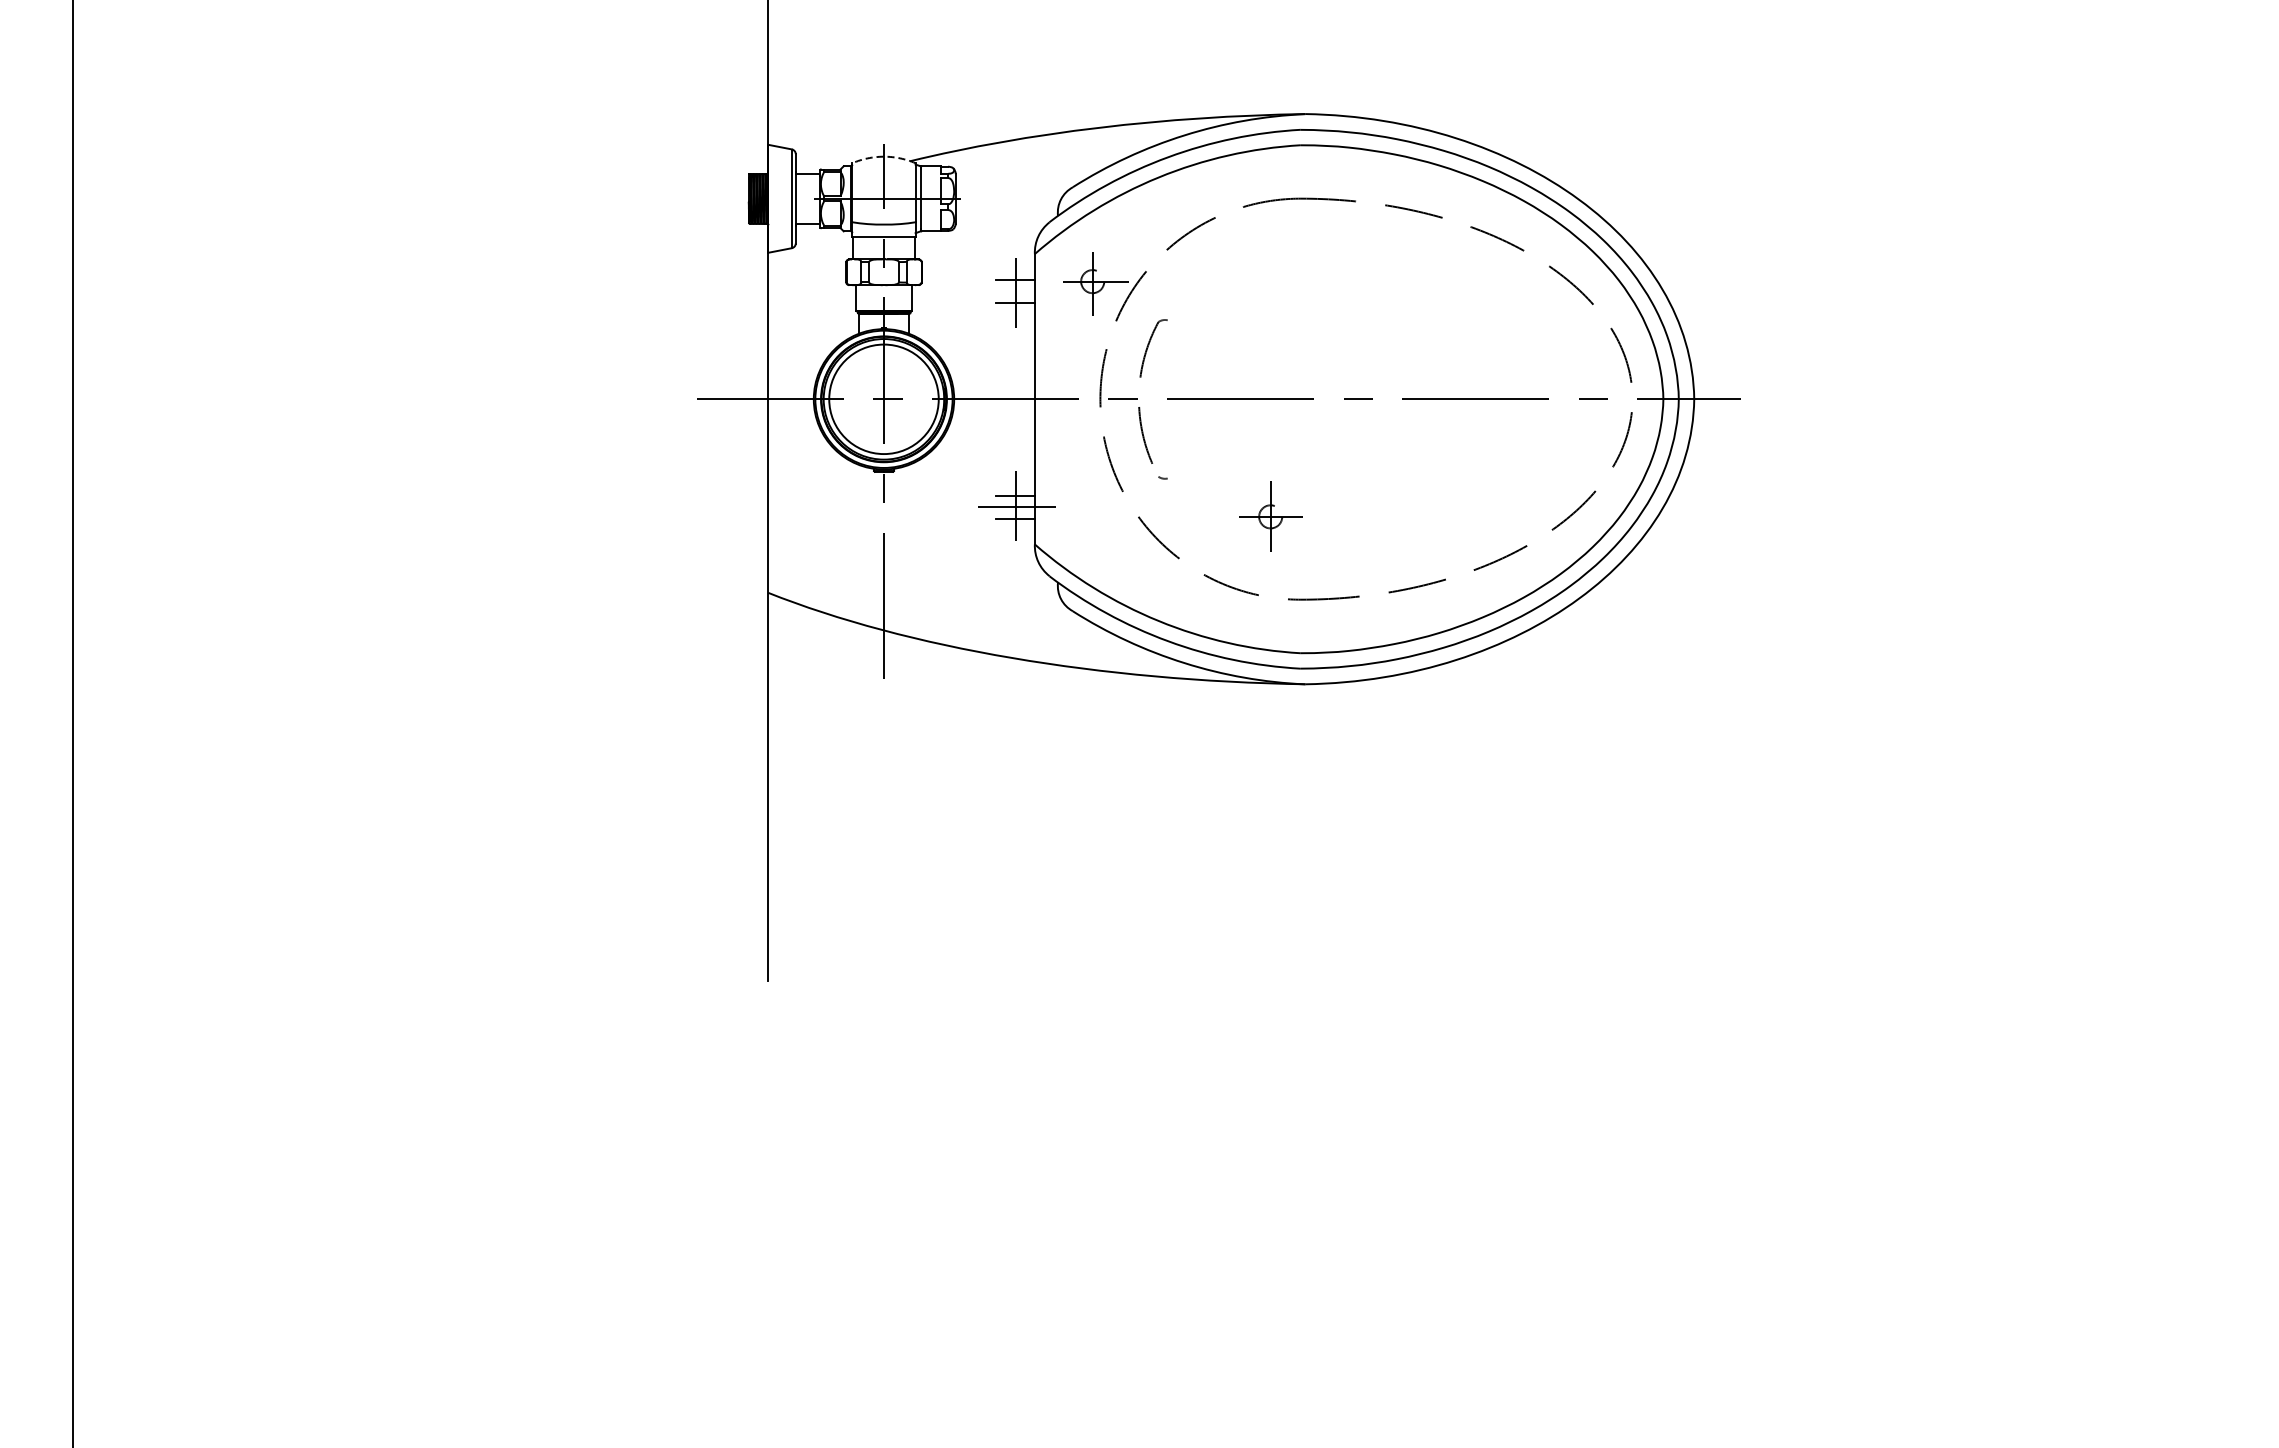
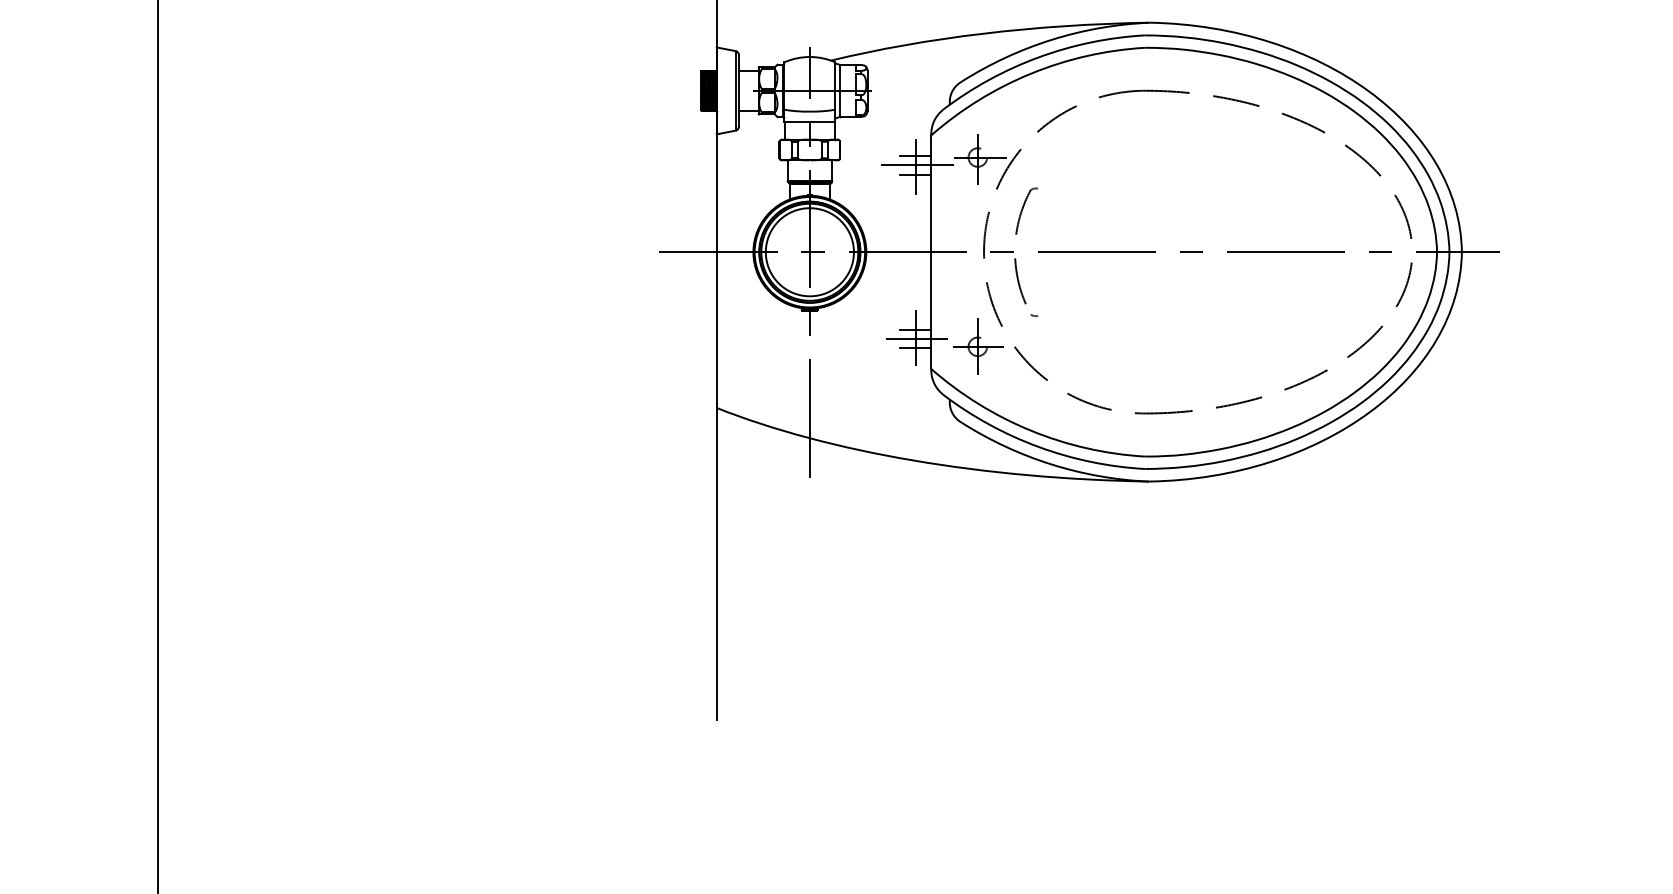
arc: (884, 156) -> (810, 56), dashed -> solid
line: (1017, 291) -> (917, 165), added
part: (1270, 516) -> (977, 346), moved

